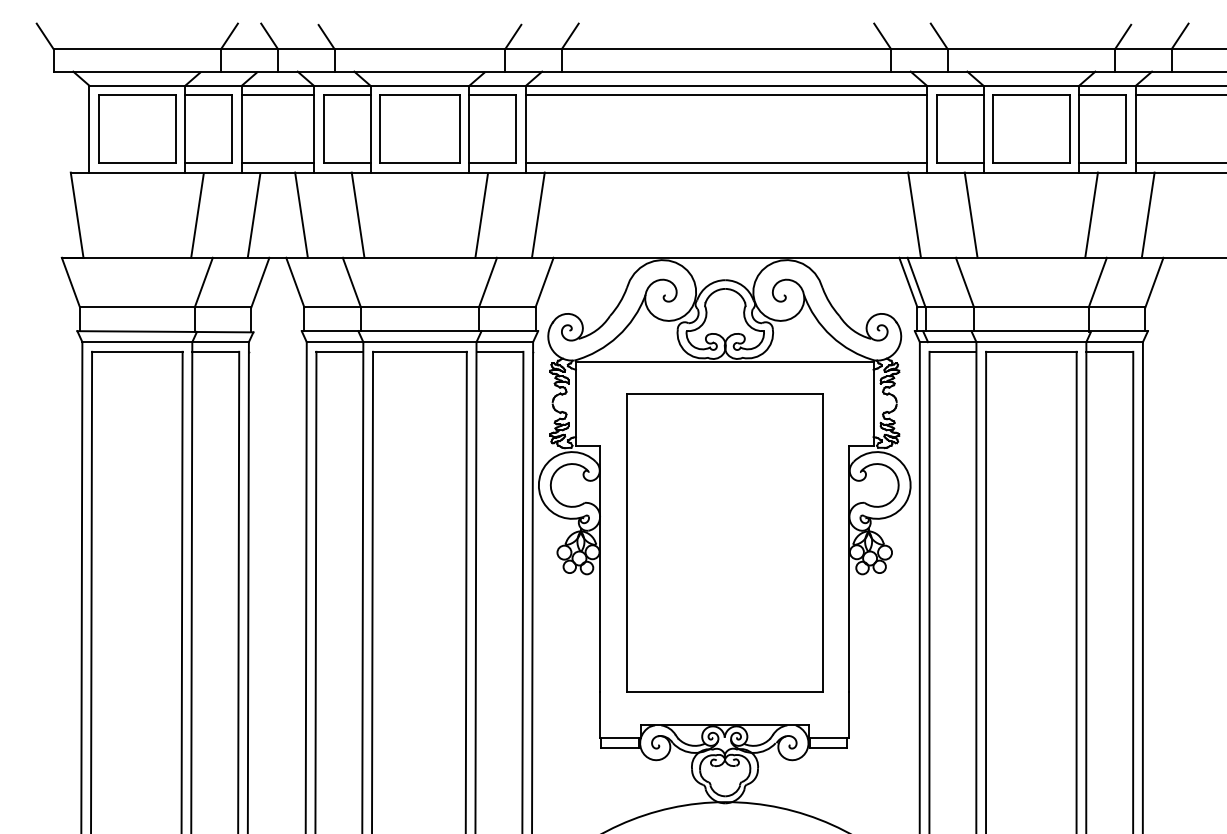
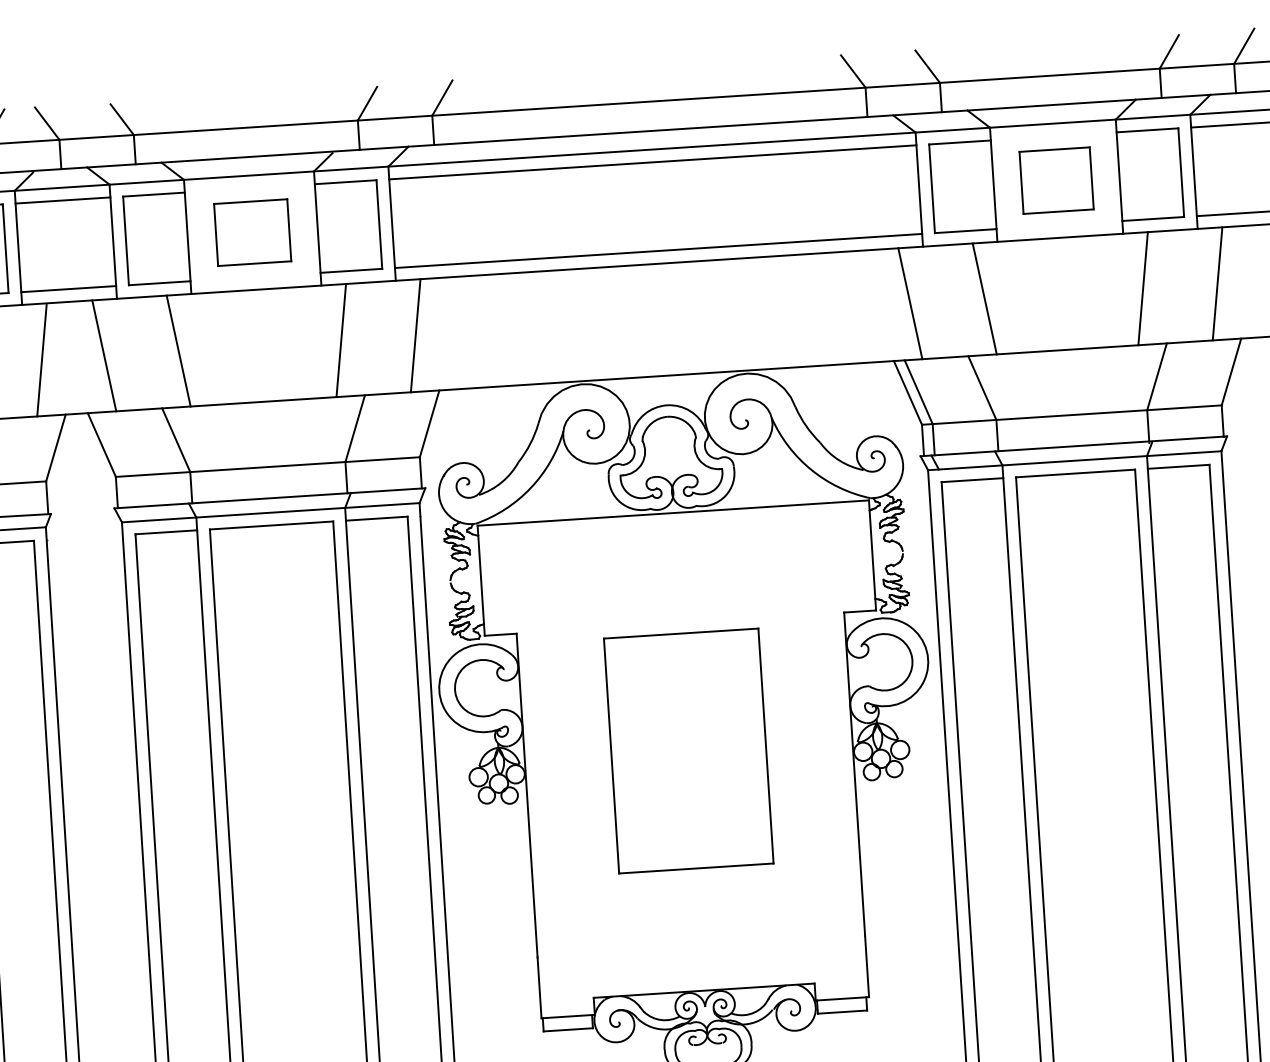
part: (419, 128) -> (252, 231), size x0.7
part: (1031, 128) -> (1056, 179), size x0.7
part: (724, 542) -> (688, 750), size x0.6

